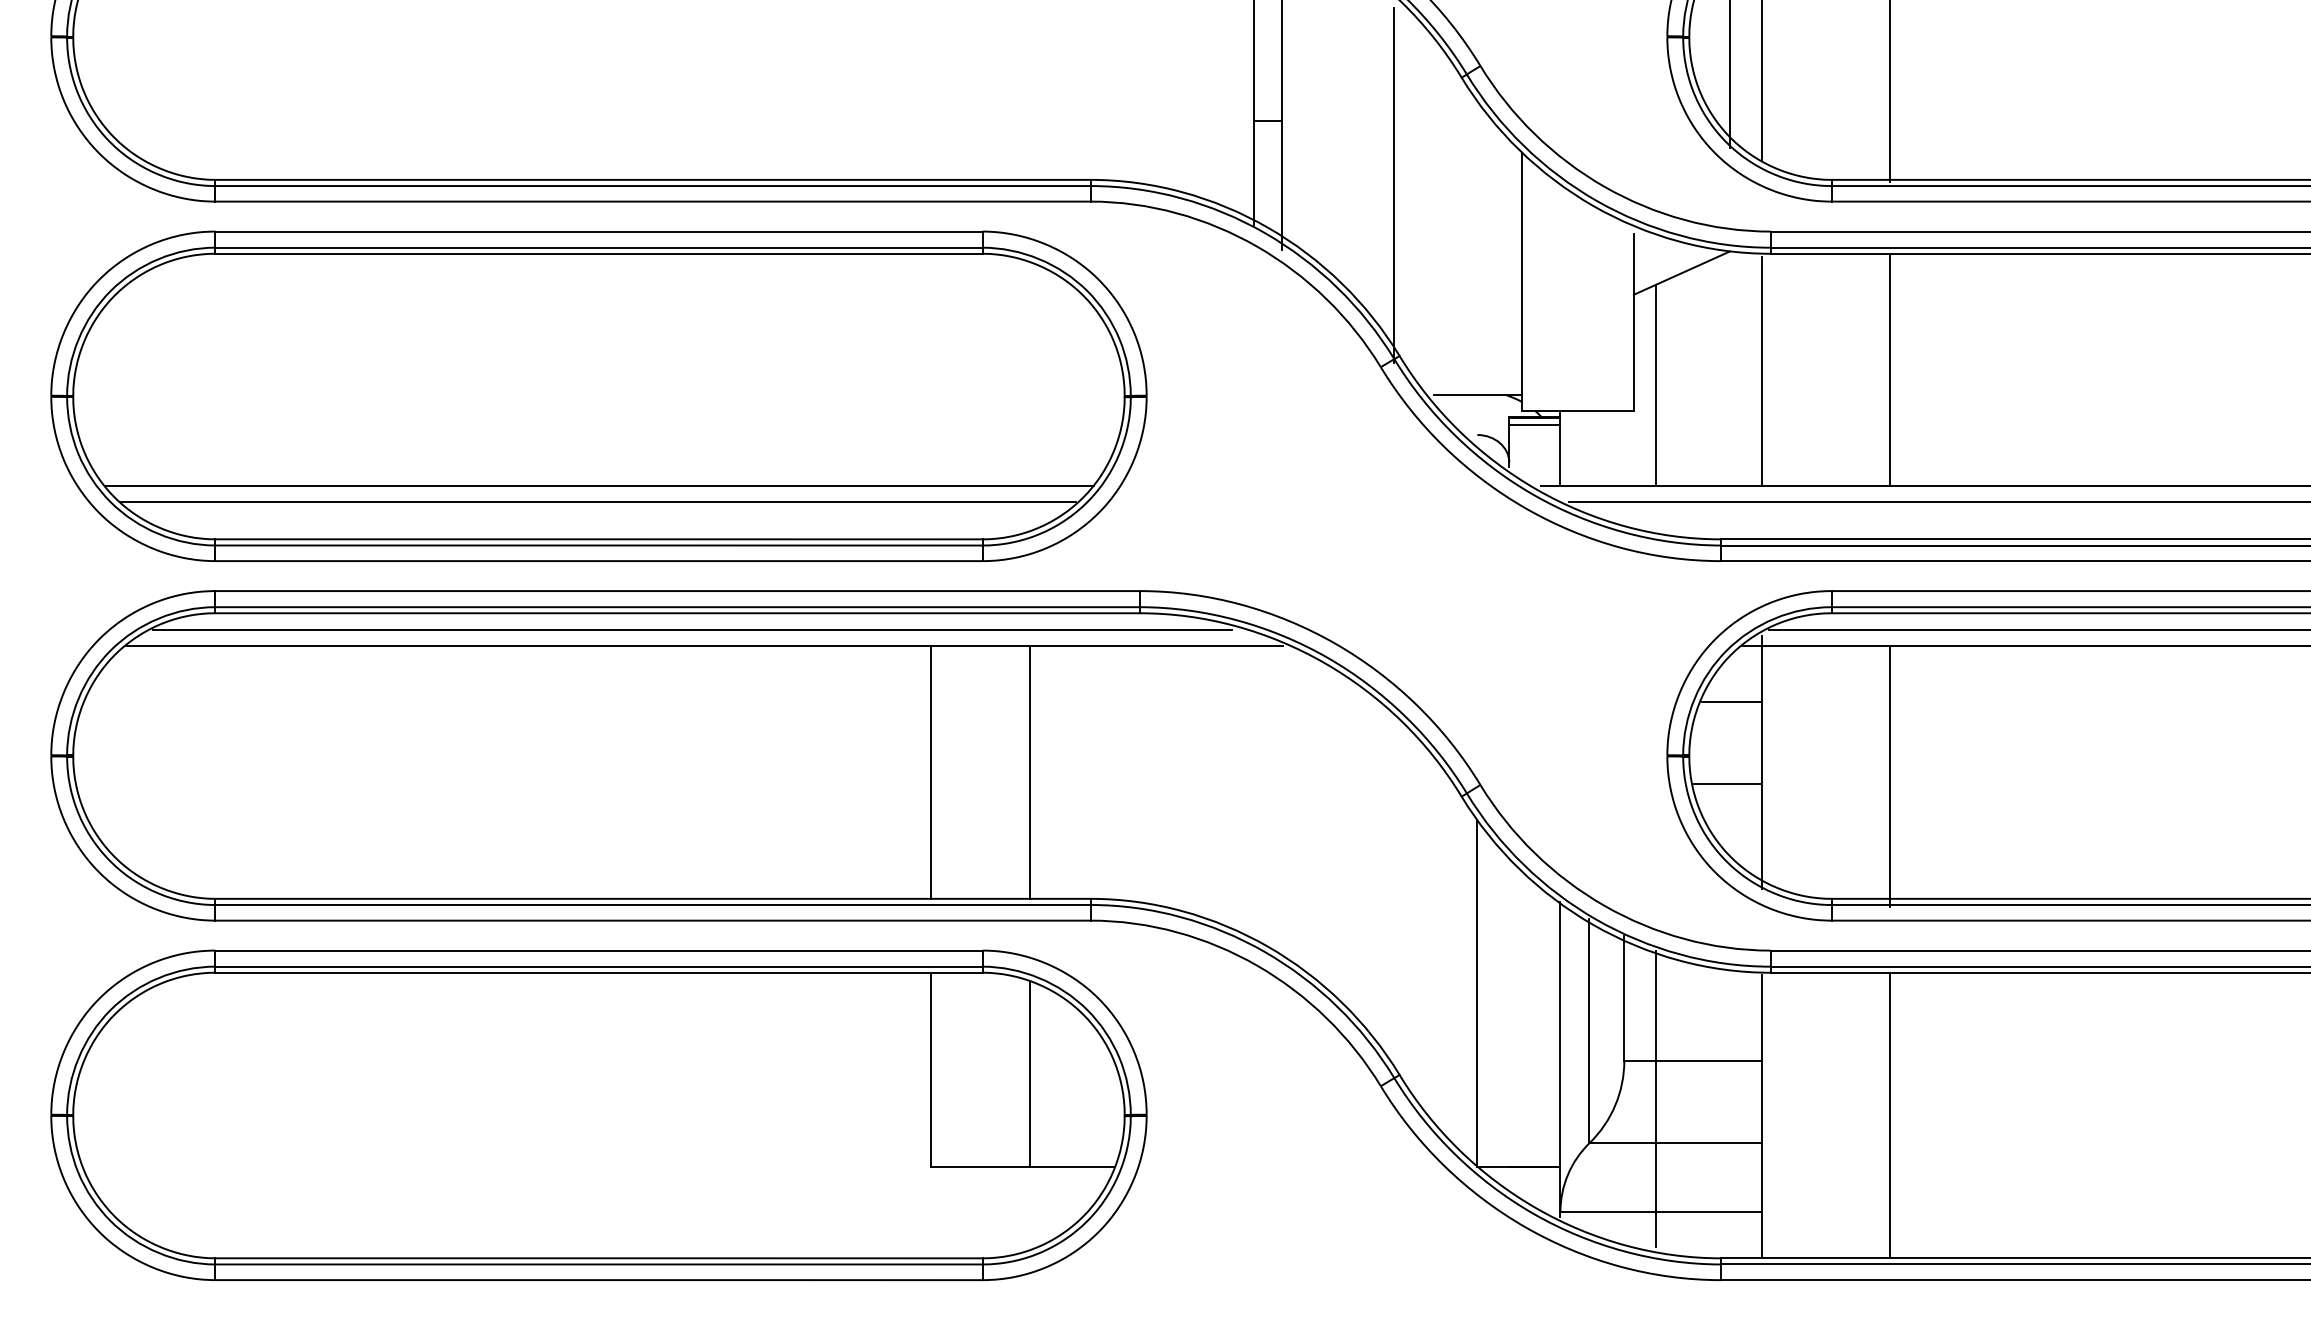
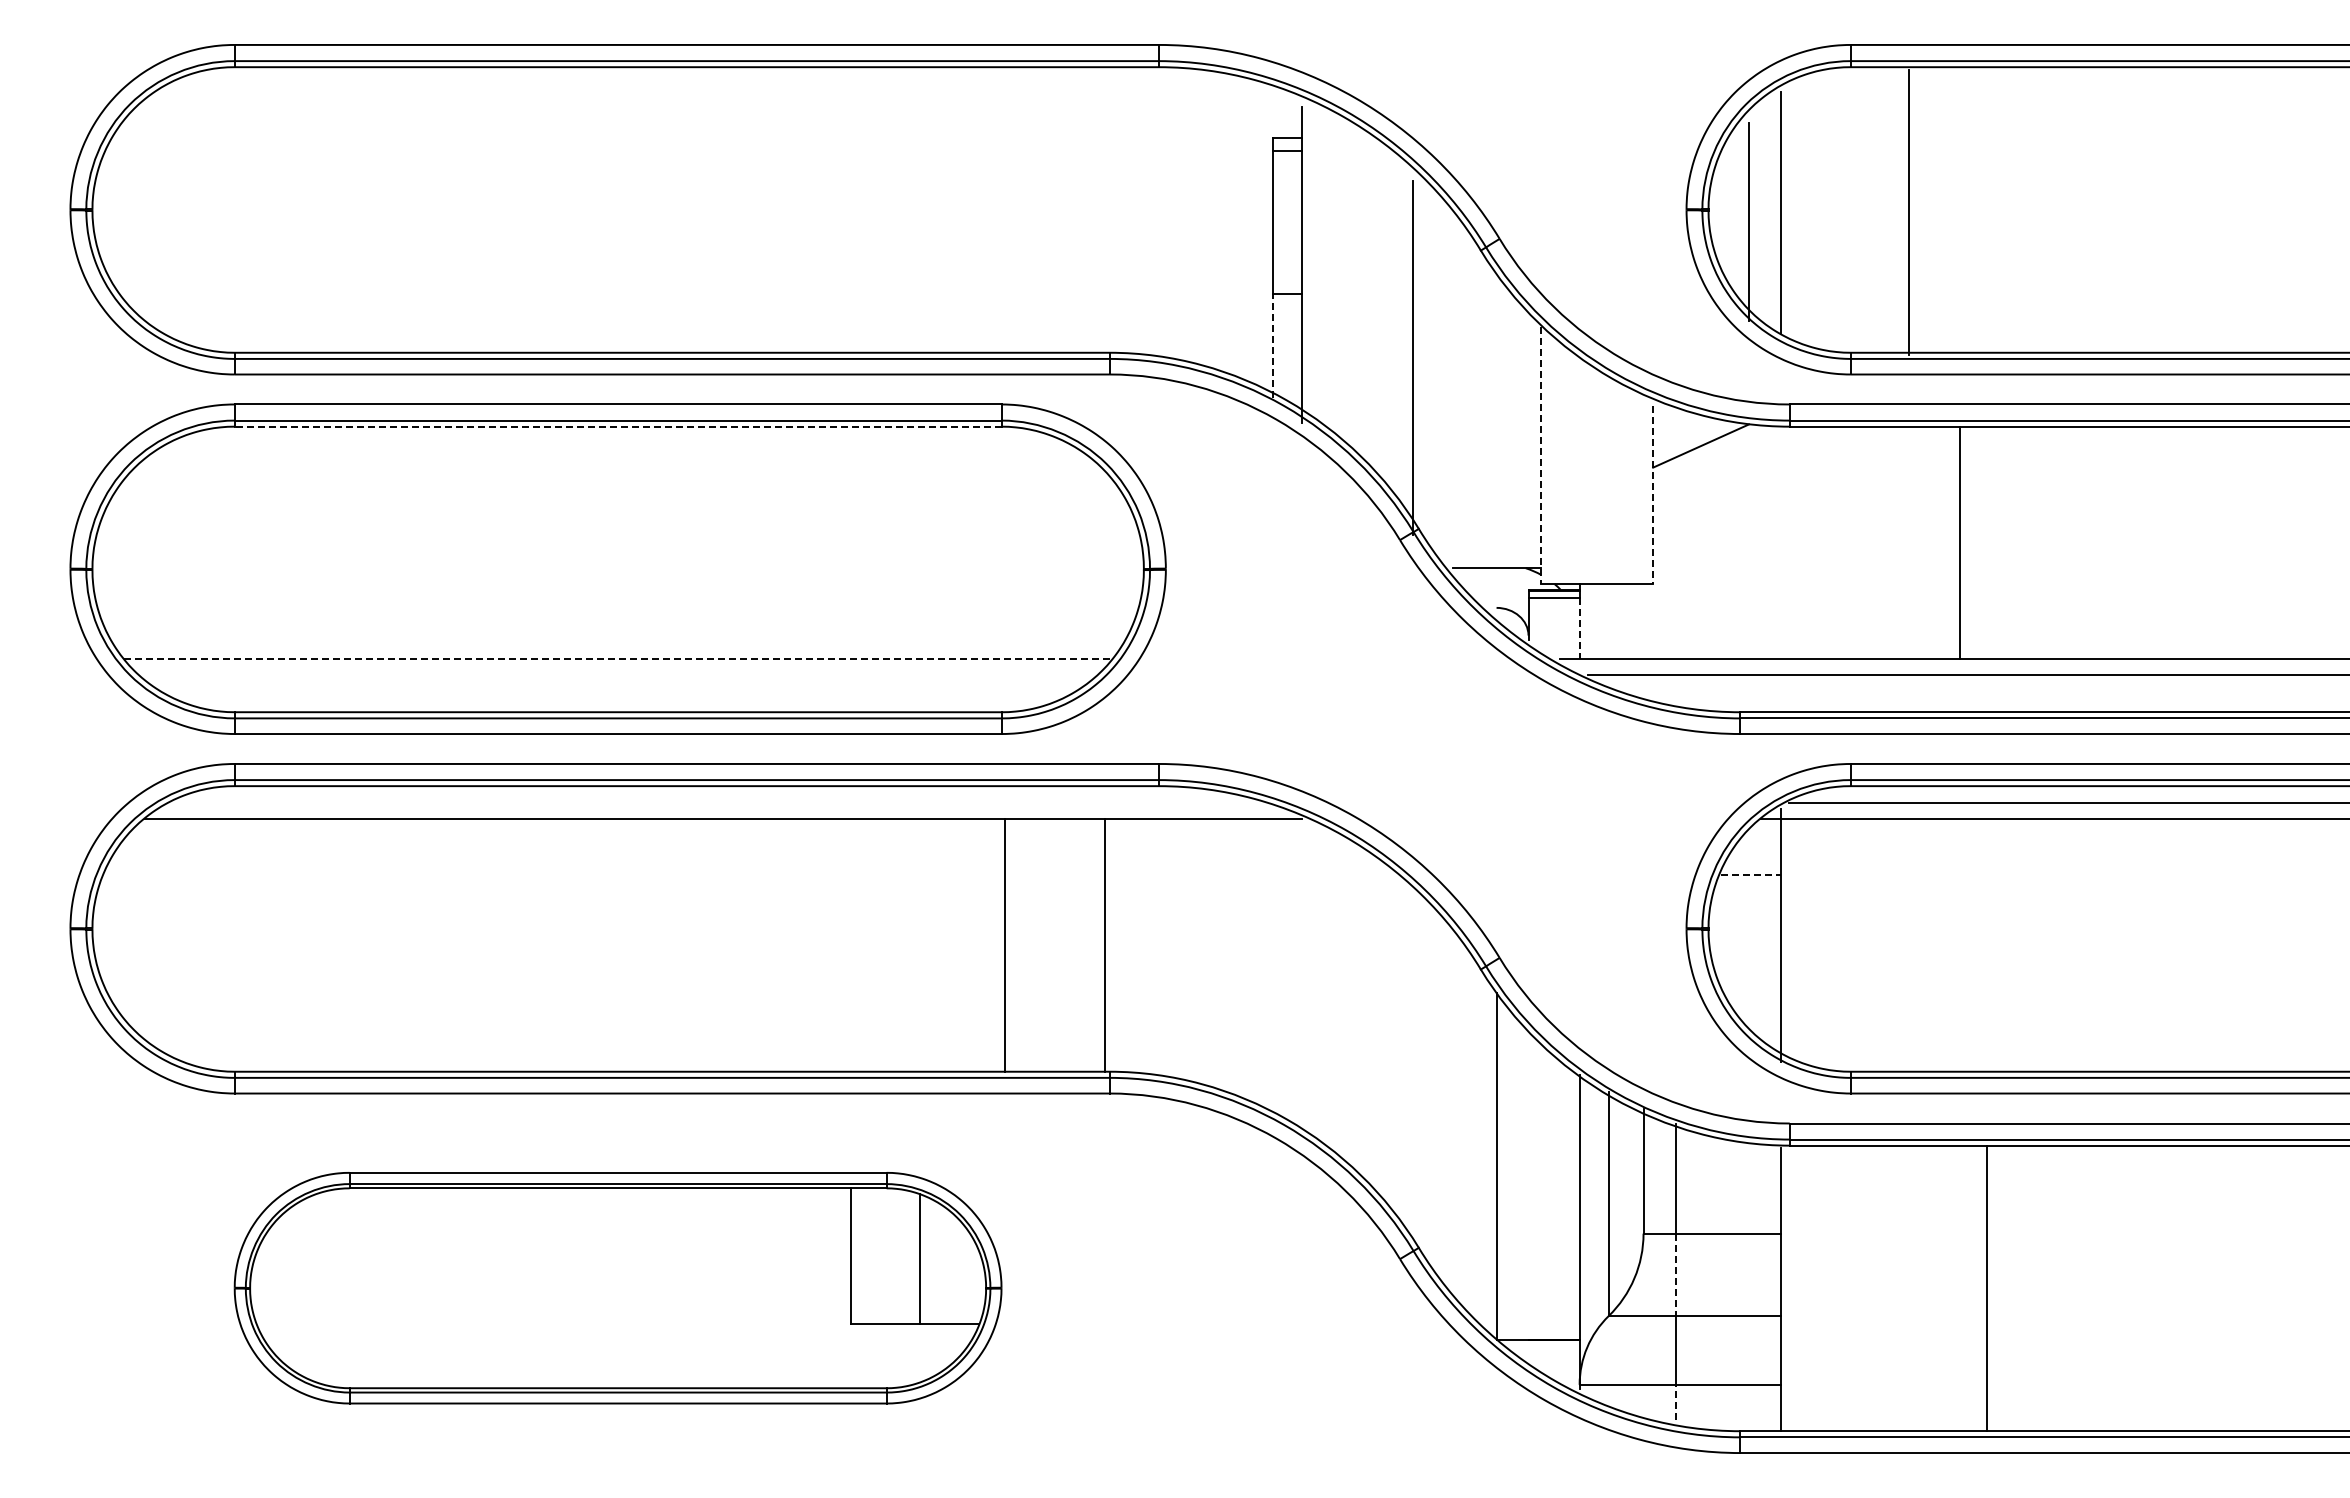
line: (1253, 172) -> (1272, 345), solid -> dashed
line: (599, 253) -> (618, 426), solid -> dashed
line: (1522, 283) -> (1541, 456), solid -> dashed
line: (1634, 322) -> (1653, 495), solid -> dashed
line: (1889, 369) -> (1959, 542), moved
line: (1761, 371) -> (1780, 544), removed
line: (1656, 384) -> (1675, 557), removed
line: (1560, 455) -> (1579, 628), solid -> dashed
line: (600, 485) -> (619, 658), solid -> dashed
line: (598, 501) -> (617, 674), removed
line: (692, 629) -> (711, 802), removed
line: (1732, 701) -> (1751, 874), solid -> dashed
line: (931, 771) -> (1005, 944), moved
line: (1030, 771) -> (1105, 944), moved
line: (1889, 776) -> (1908, 949), removed
line: (1727, 784) -> (1746, 957), removed
line: (1656, 1102) -> (1675, 1275), solid -> dashed
part: (598, 1114) -> (617, 1287), size x0.7
line: (1889, 1115) -> (1986, 1288), moved
line: (1656, 1228) -> (1675, 1401), solid -> dashed

